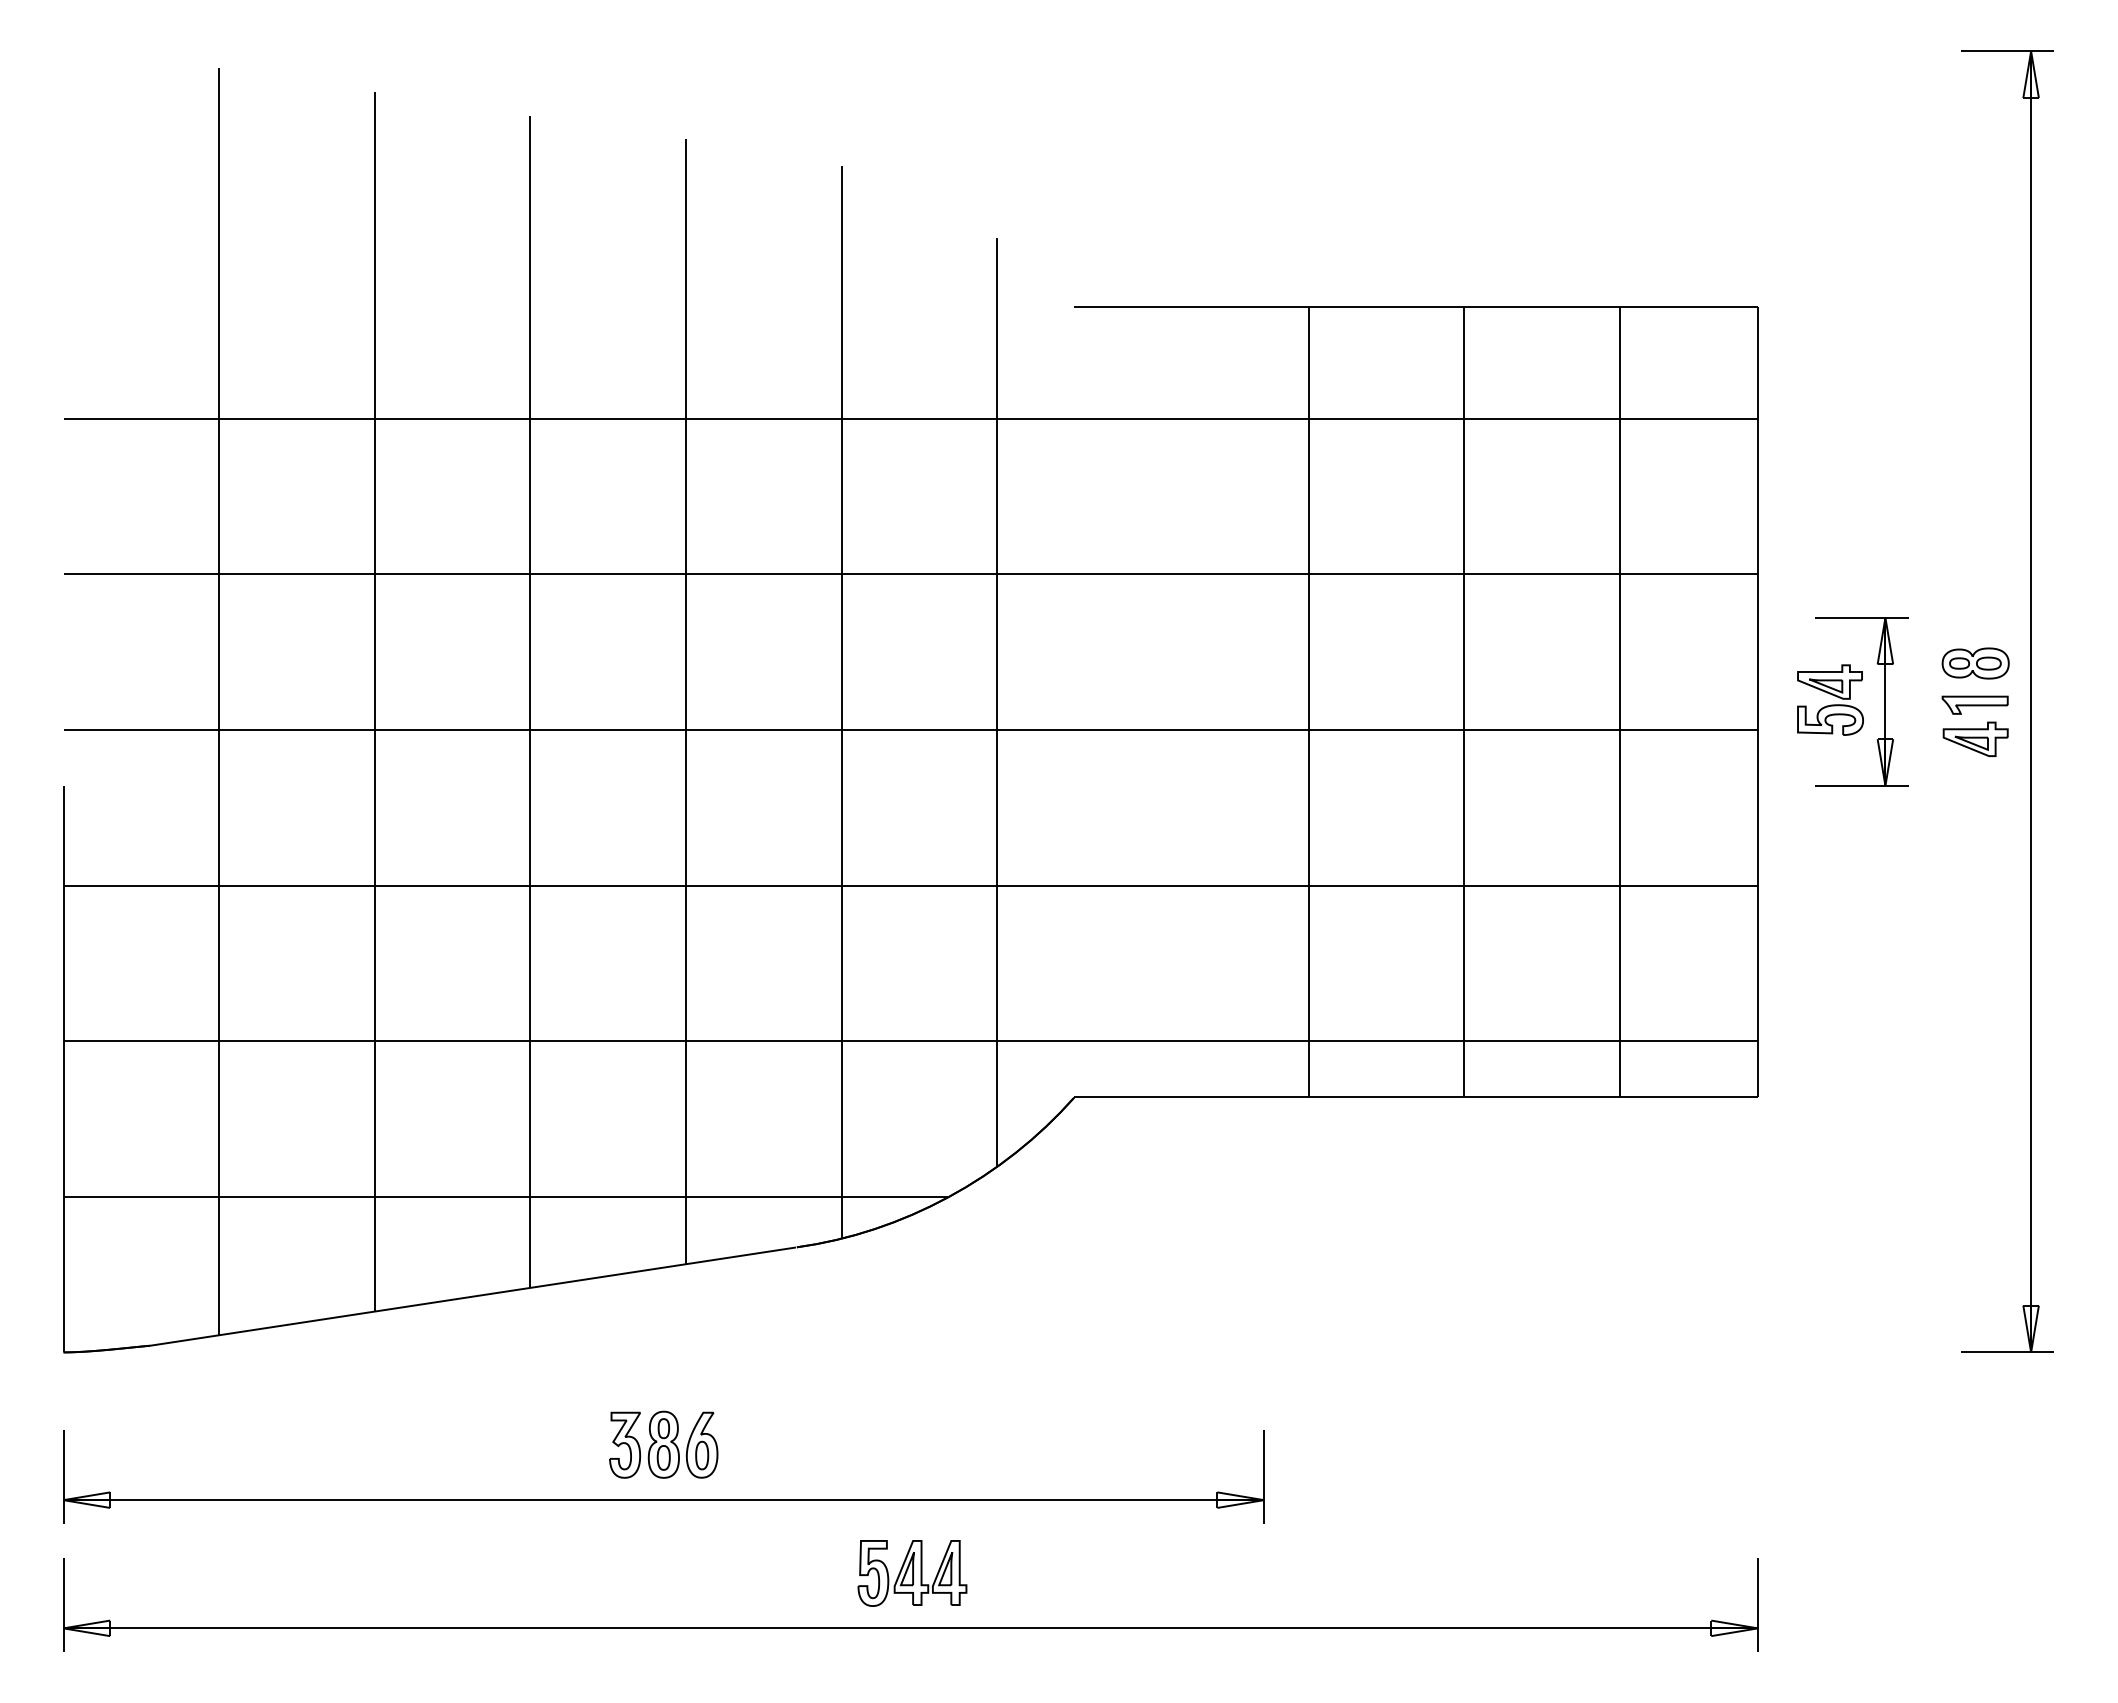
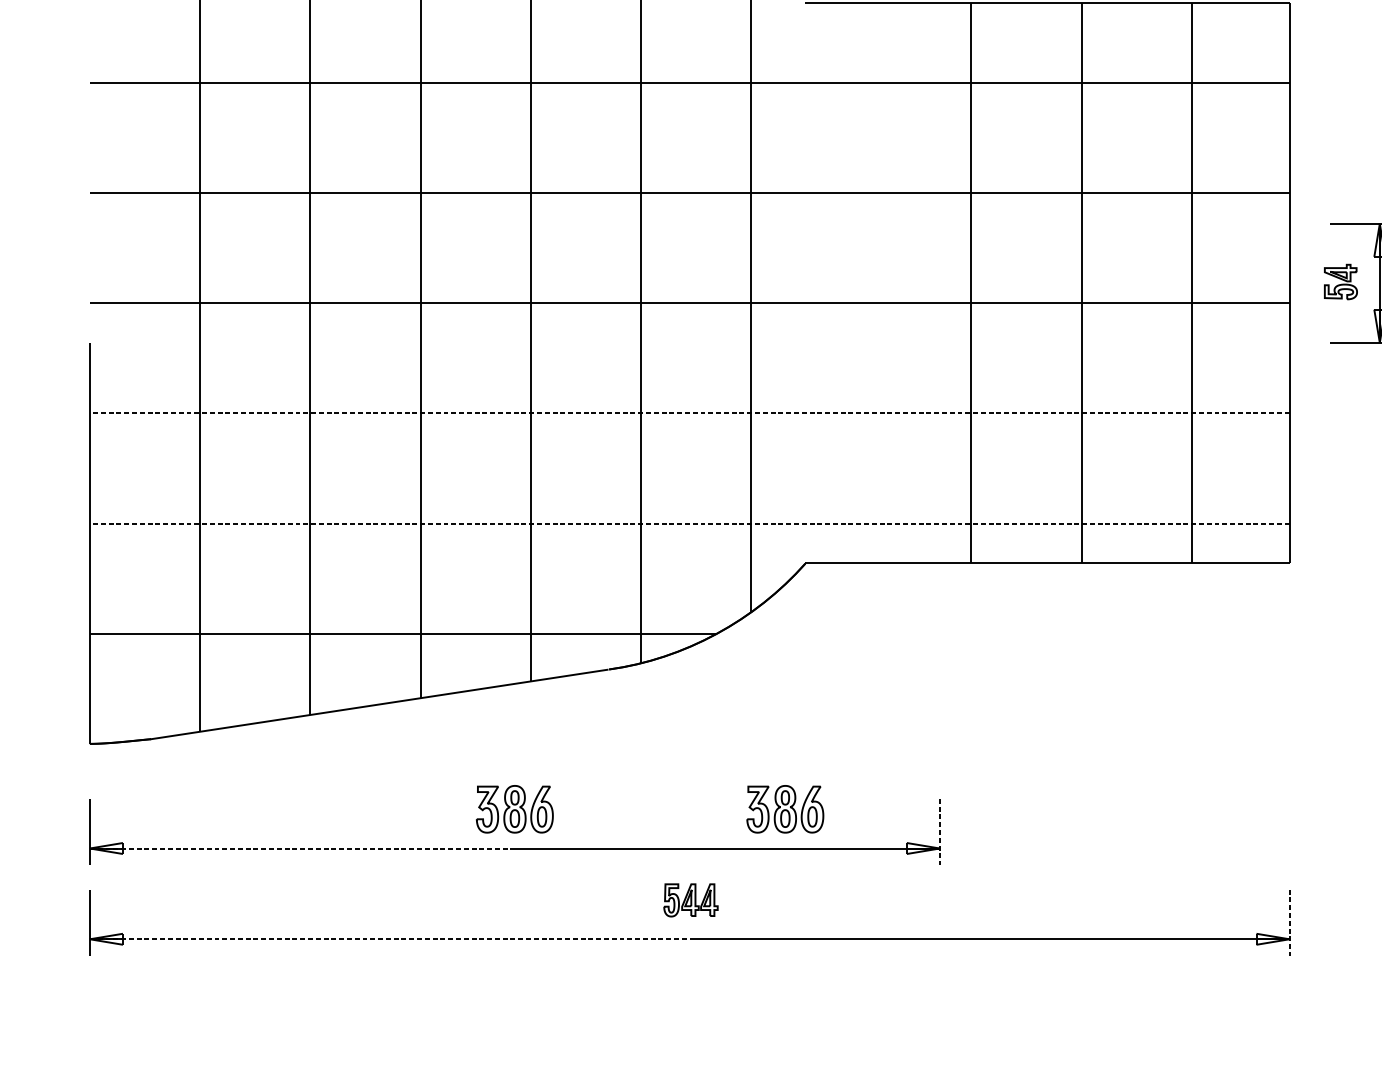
part: (1830, 699) -> (1340, 281), size x0.7
line: (910, 885) -> (689, 413), solid -> dashed
line: (910, 1041) -> (689, 523), solid -> dashed
part: (1045, 1444) -> (785, 809), added
line: (1264, 1476) -> (940, 831), solid -> dashed
line: (364, 1500) -> (303, 848), solid -> dashed
part: (912, 1573) -> (690, 900), size x0.7
line: (1757, 1605) -> (1289, 923), solid -> dashed
line: (487, 1628) -> (390, 939), solid -> dashed

